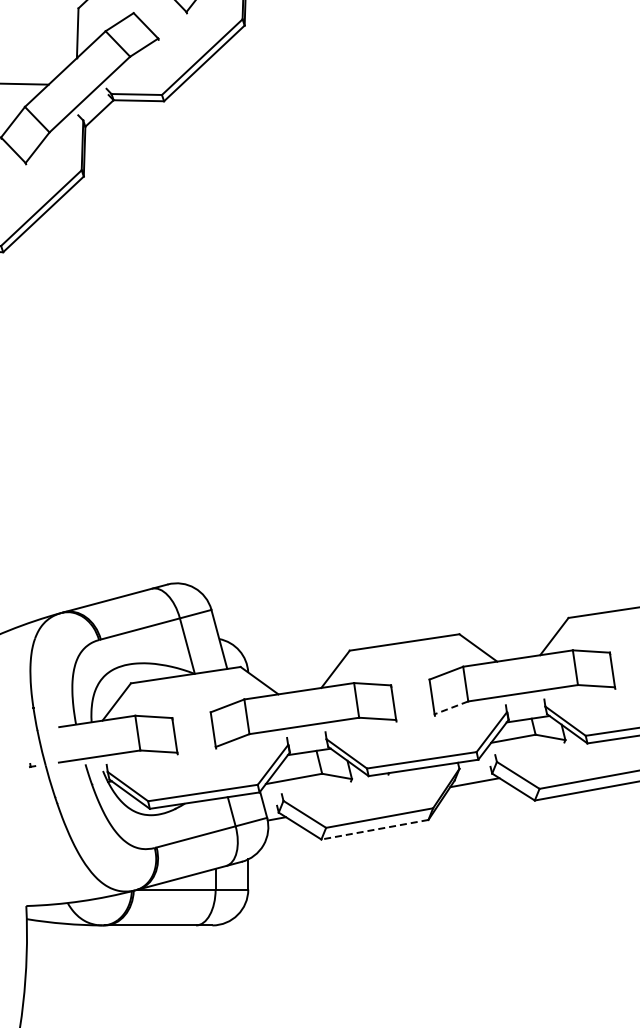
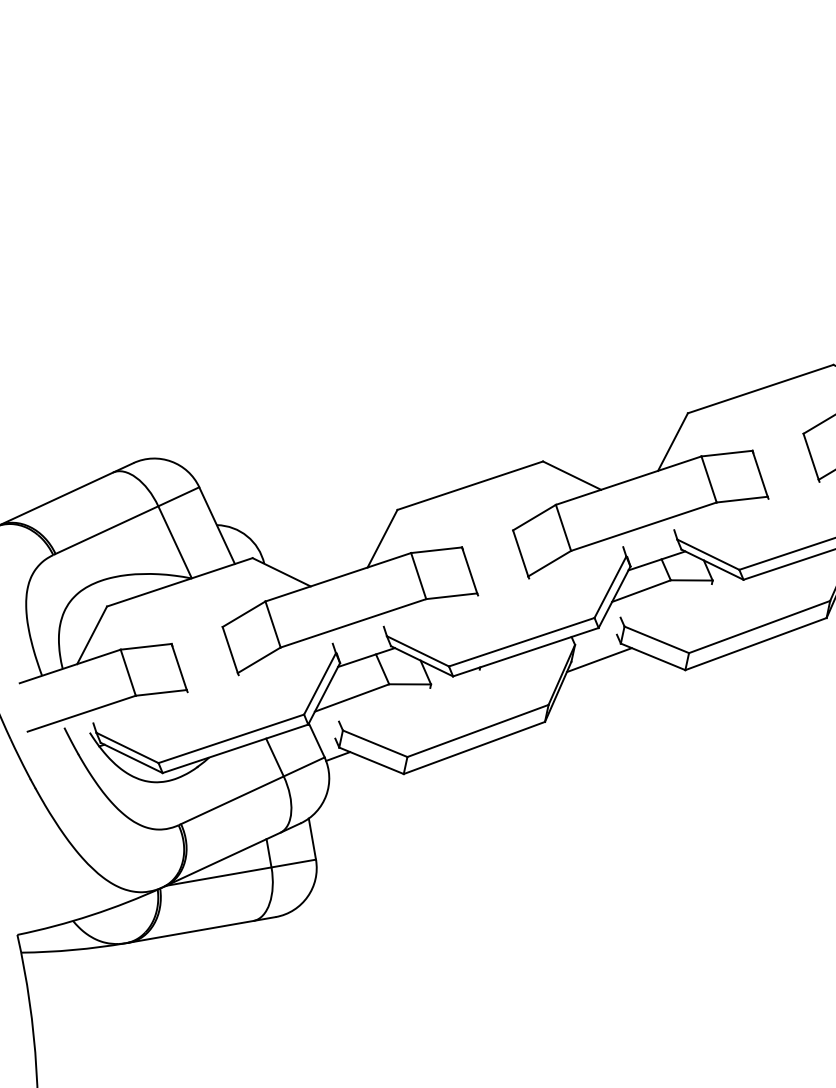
line: (451, 708) -> (549, 564), dashed -> solid
line: (374, 829) -> (473, 747), dashed -> solid

